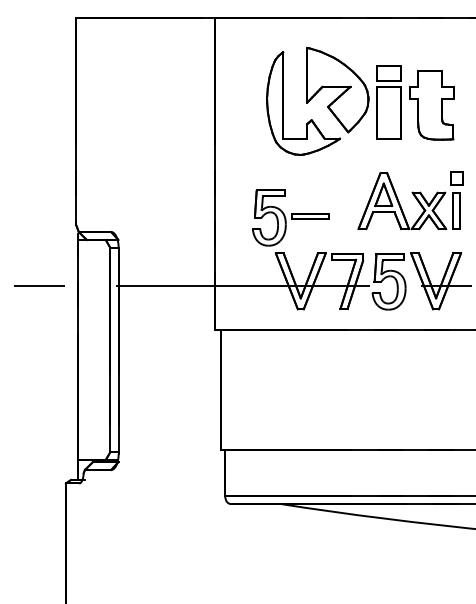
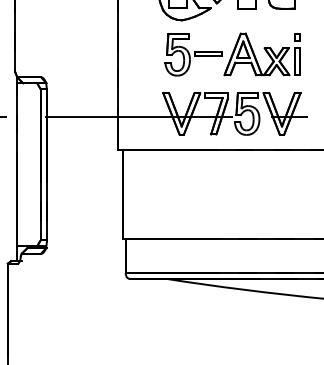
part: (456, 177) -> (297, 36), size x0.62
part: (290, 217) -> (193, 54), moved

